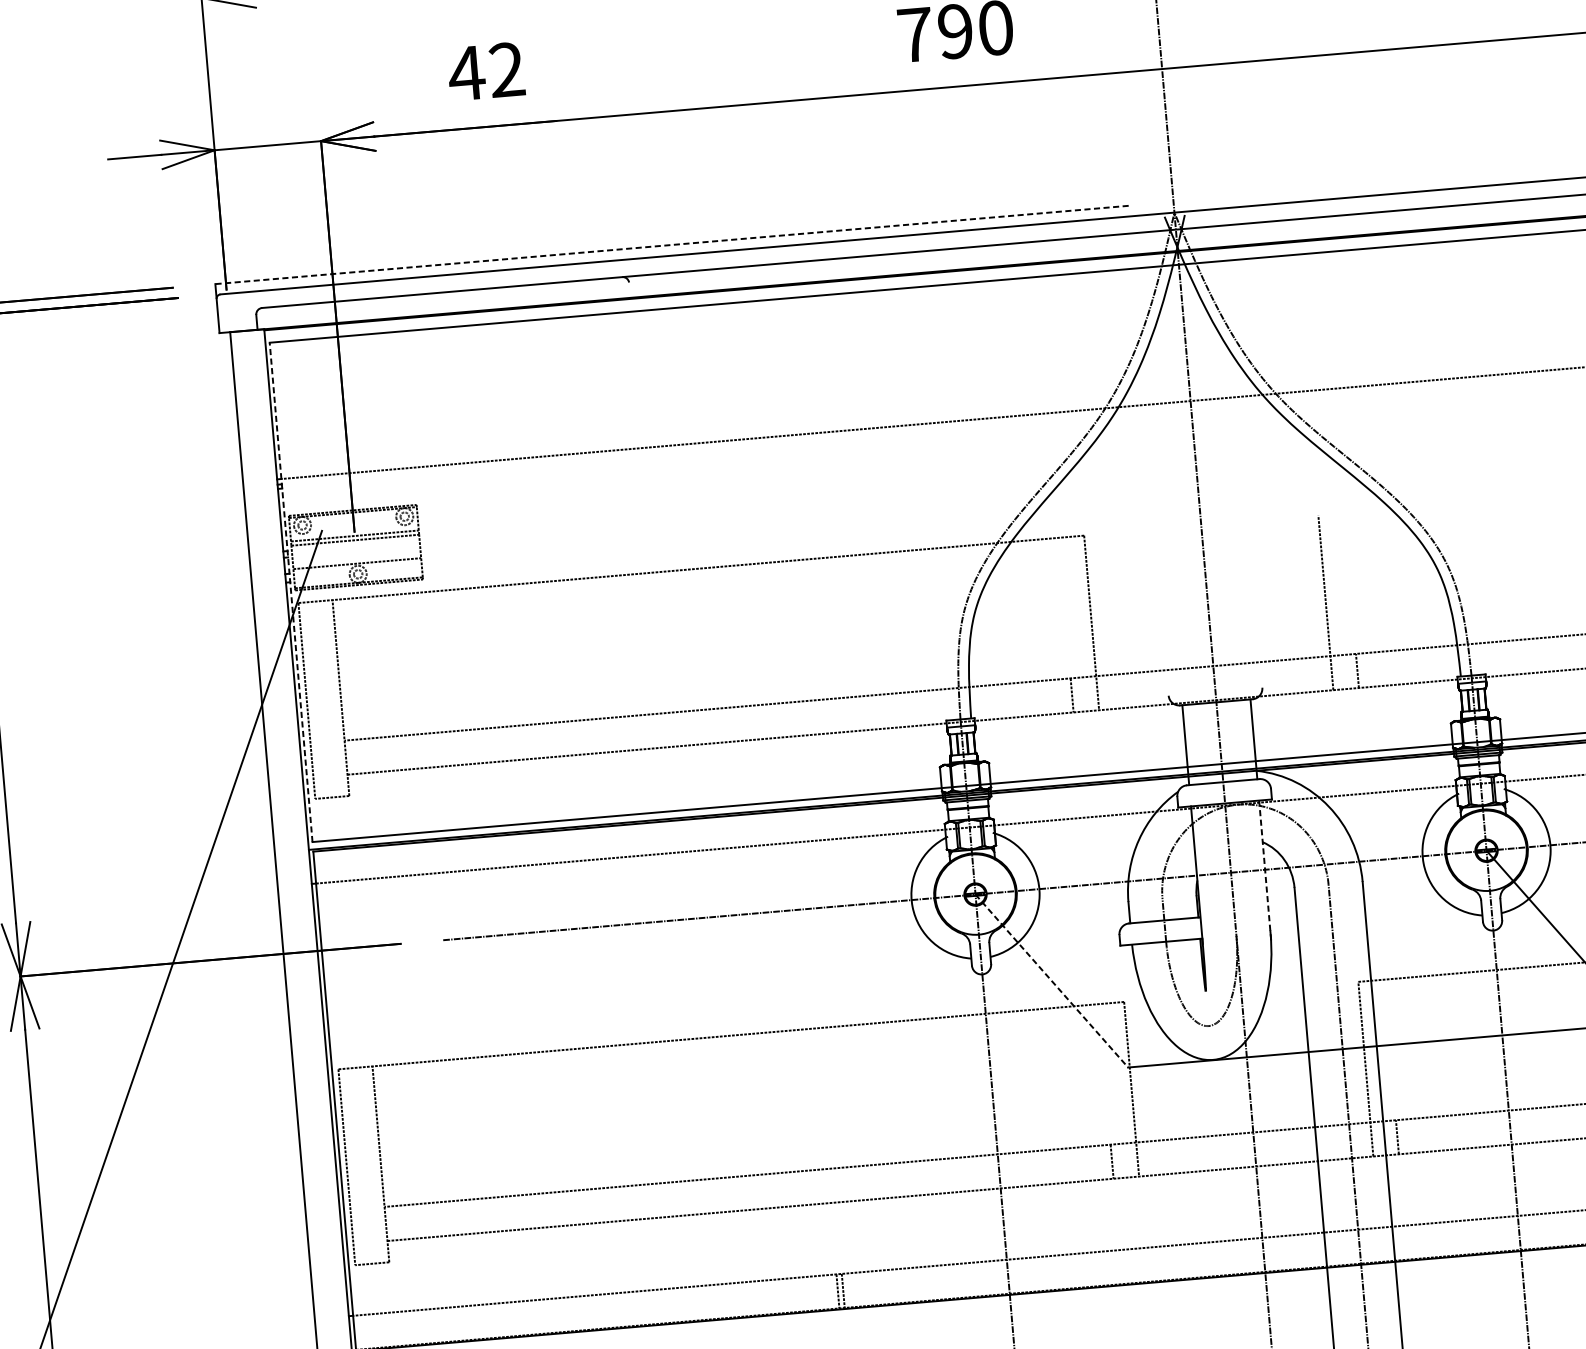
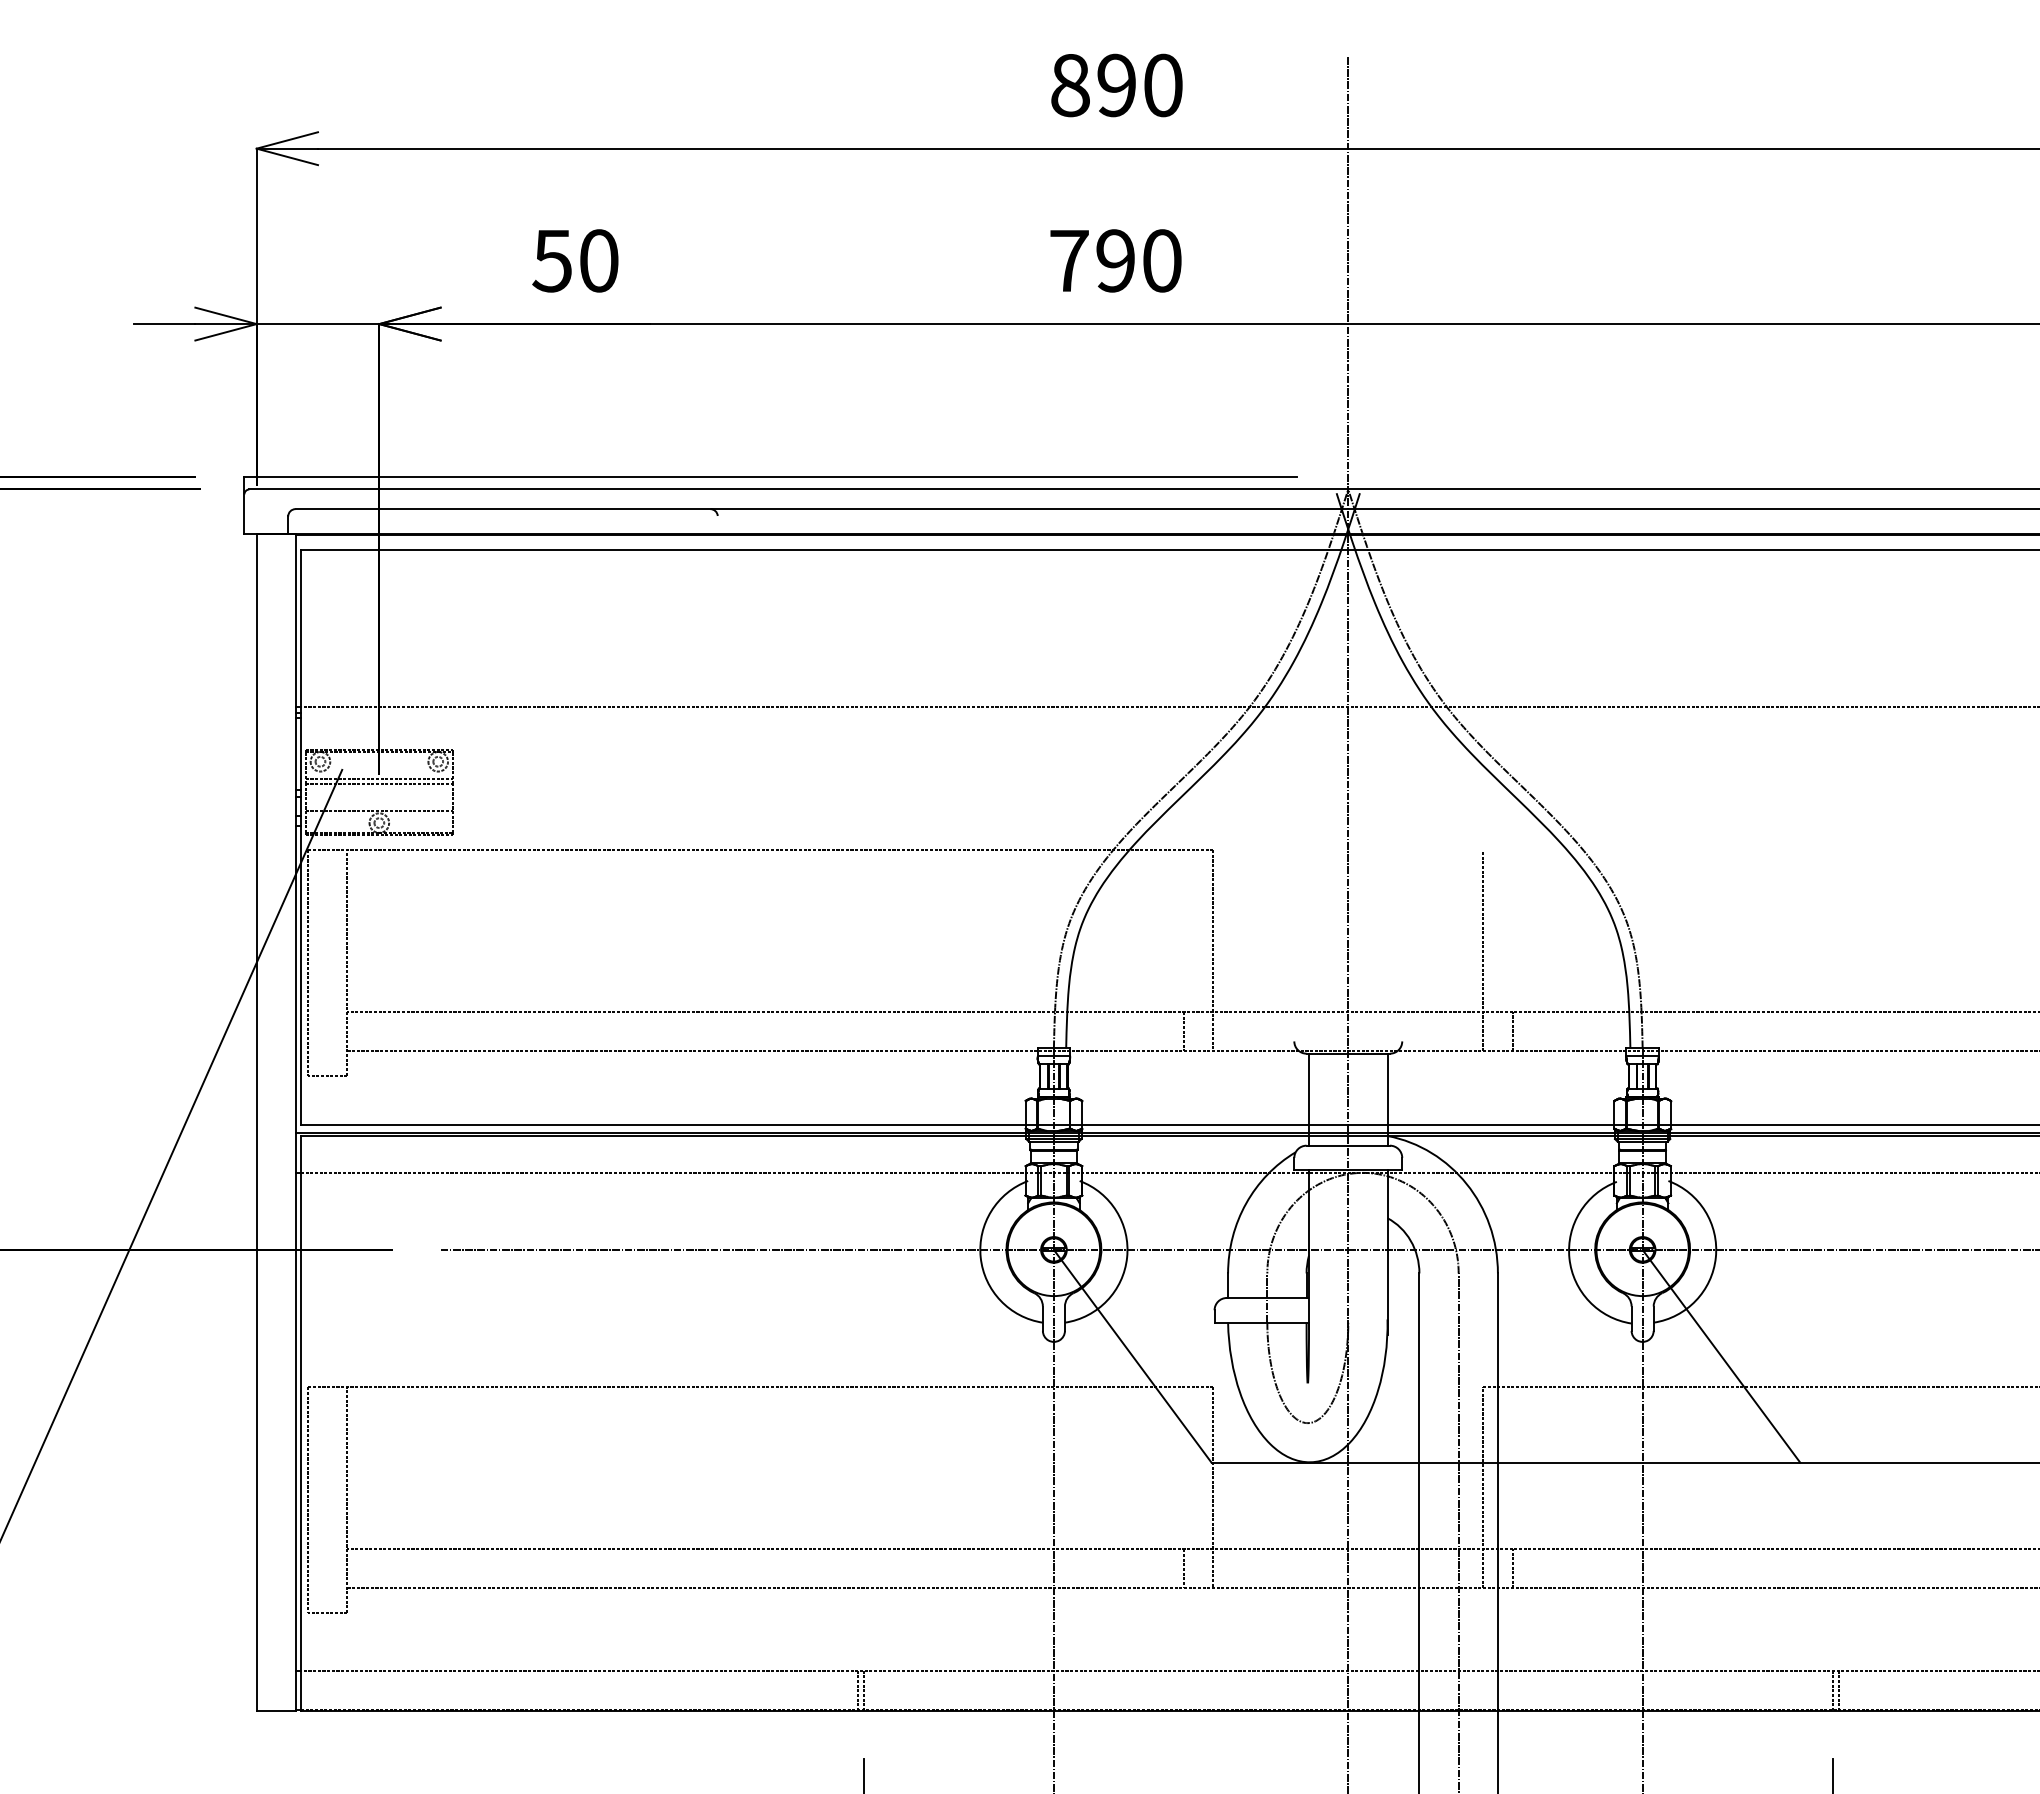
text: (485, 71) -> (574, 260), 42 -> 50
line: (672, 245) -> (770, 477), dashed -> solid
line: (290, 592) -> (300, 837), dashed -> solid
line: (1265, 872) -> (1387, 1253), dashed -> solid
line: (1052, 981) -> (1133, 1356), dashed -> solid

